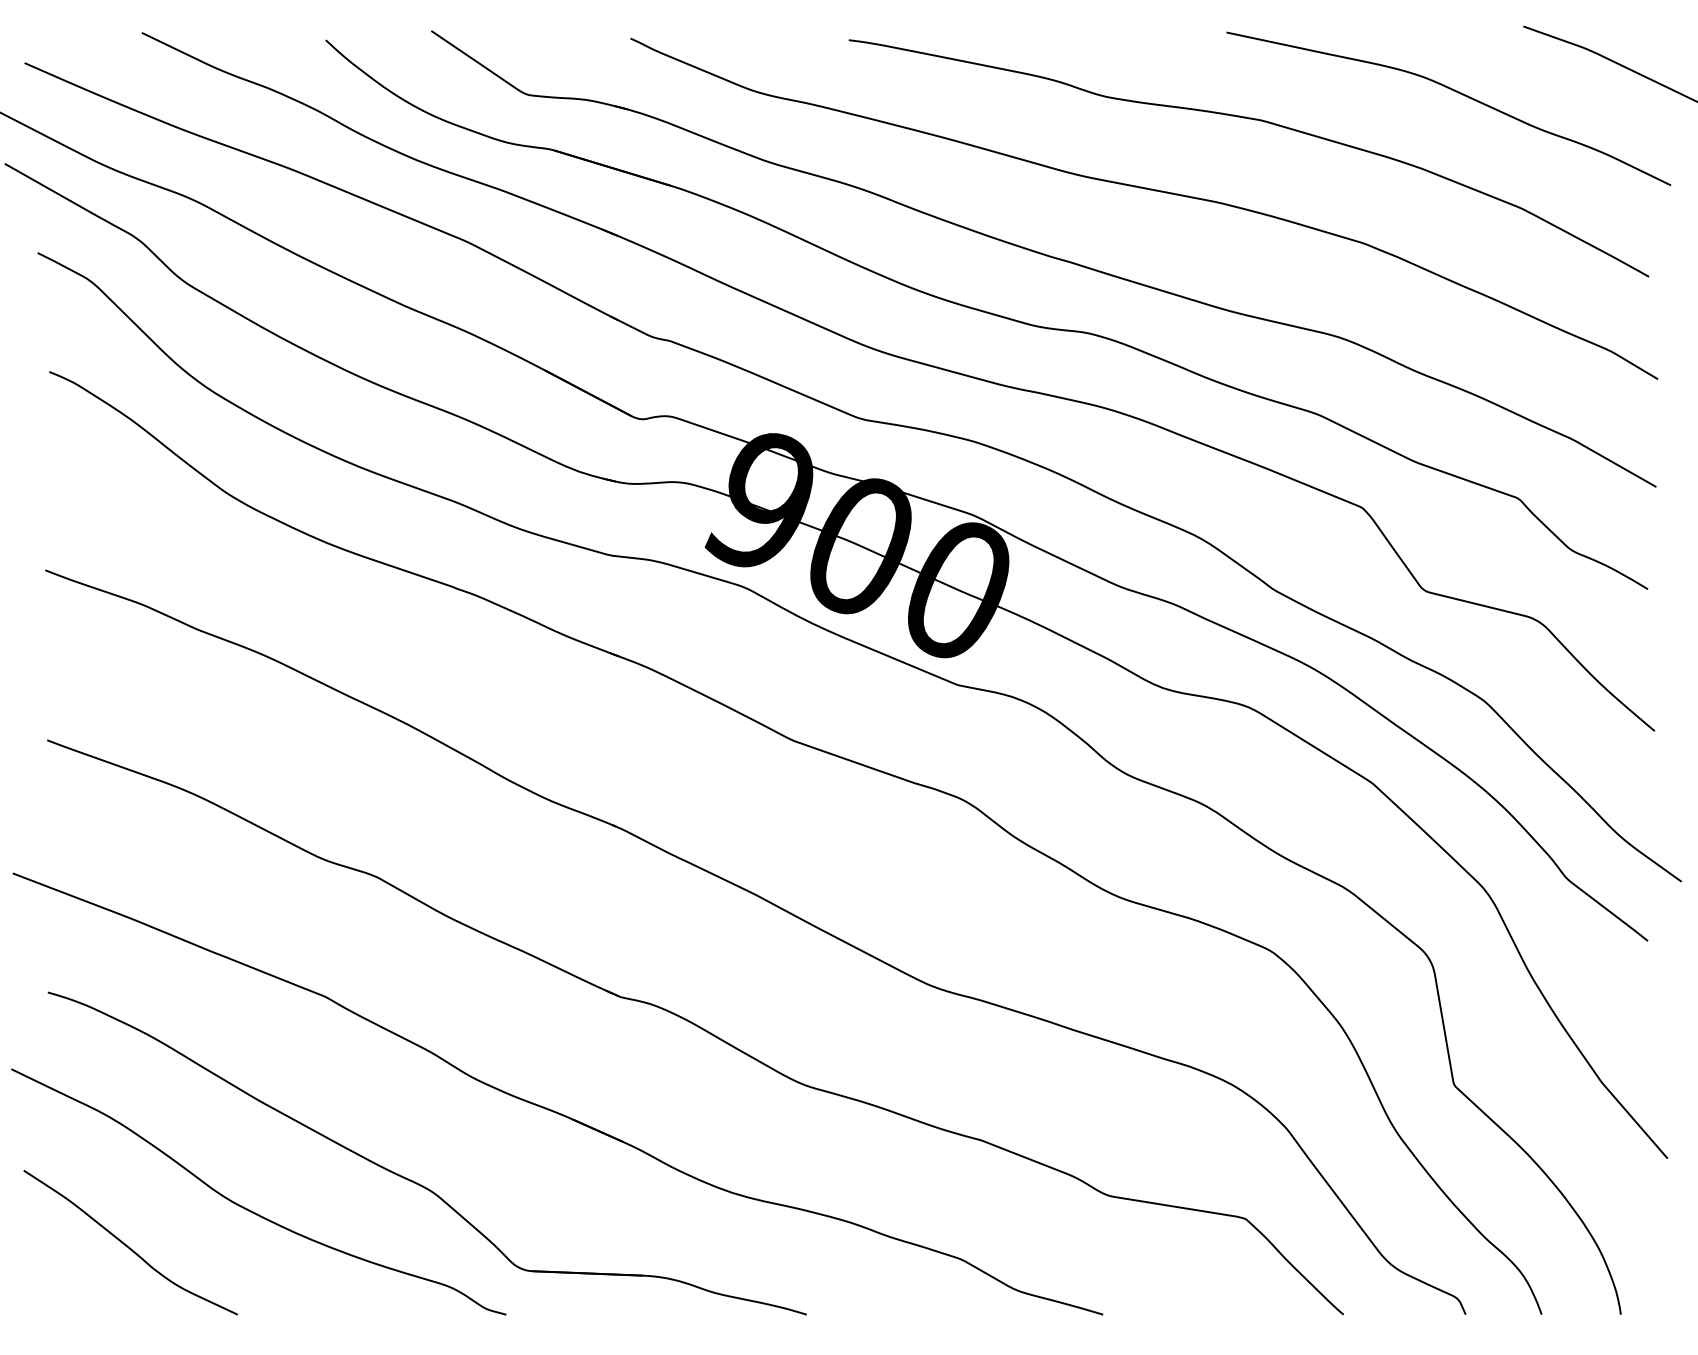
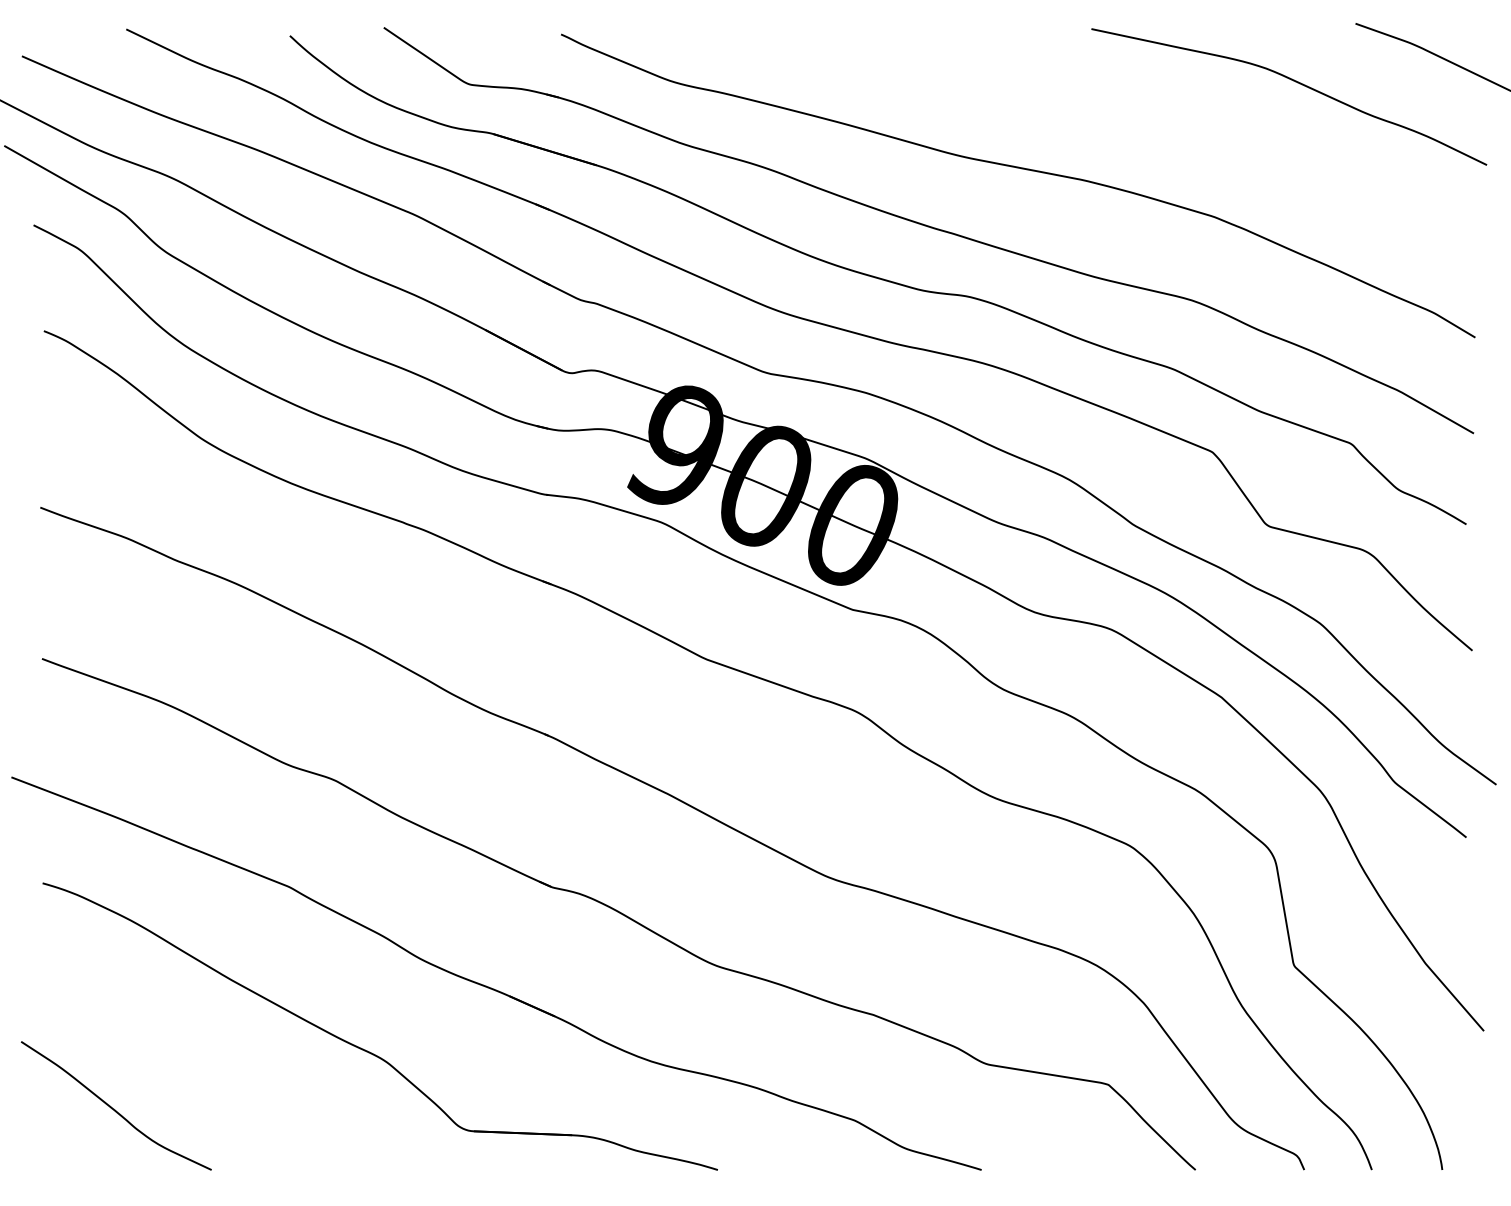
curve: (1254, 120) -> (1116, 107), removed
curve: (250, 1209) -> (222, 1076), removed

